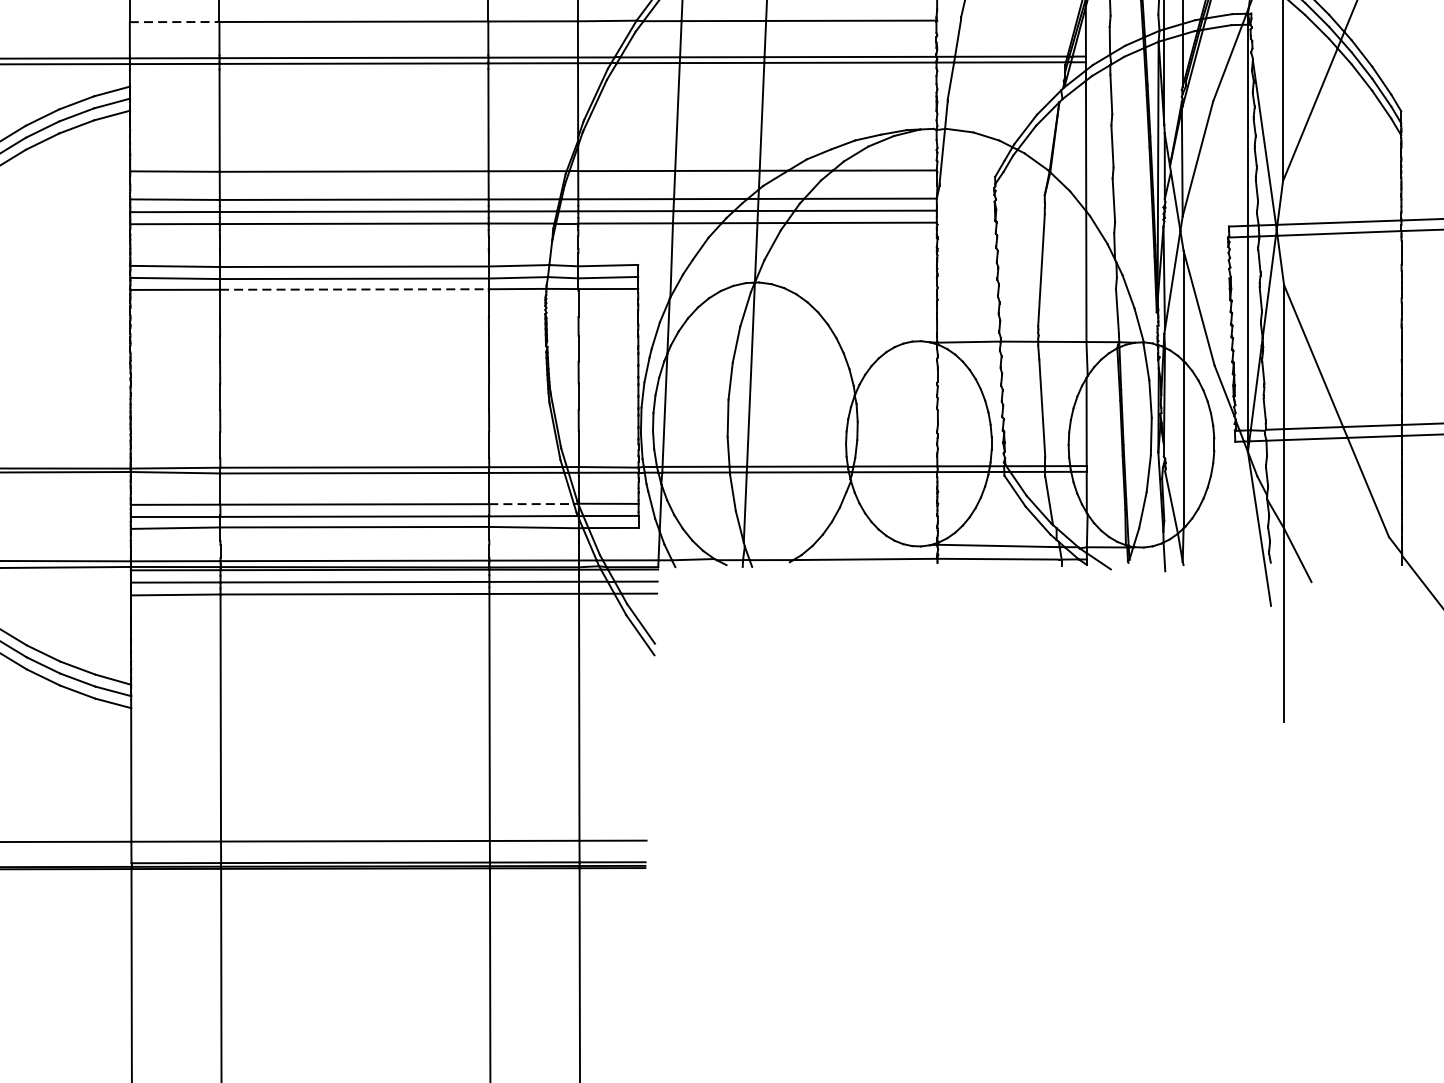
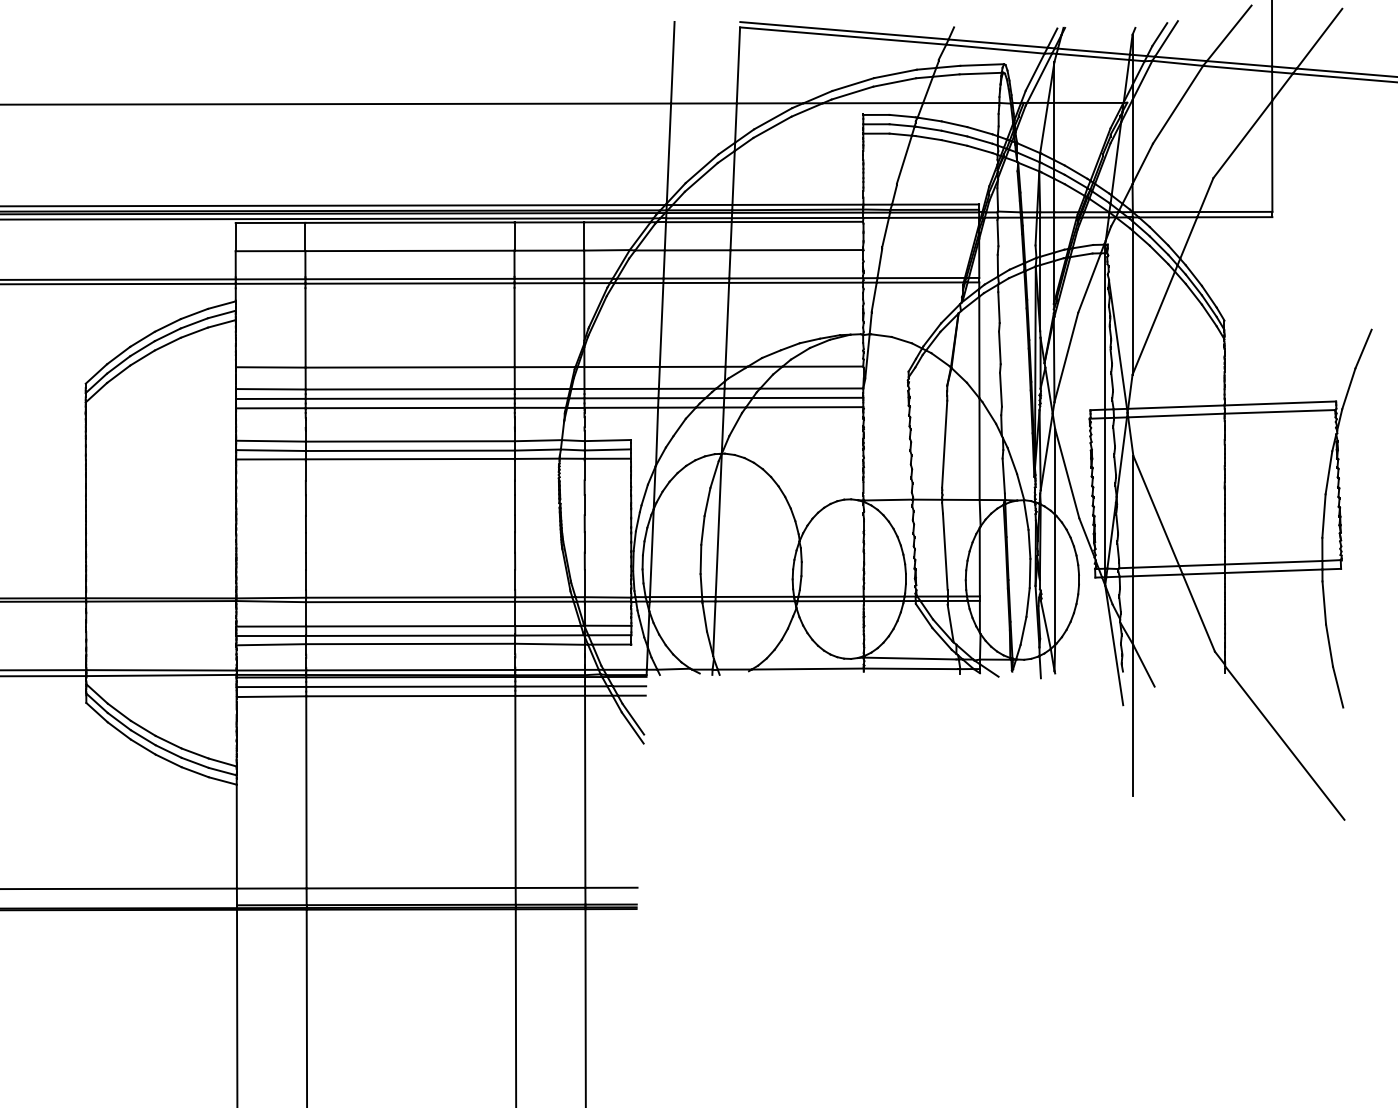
line: (174, 22) -> (270, 251), dashed -> solid
line: (354, 289) -> (410, 459), dashed -> solid
line: (532, 504) -> (548, 626), dashed -> solid

